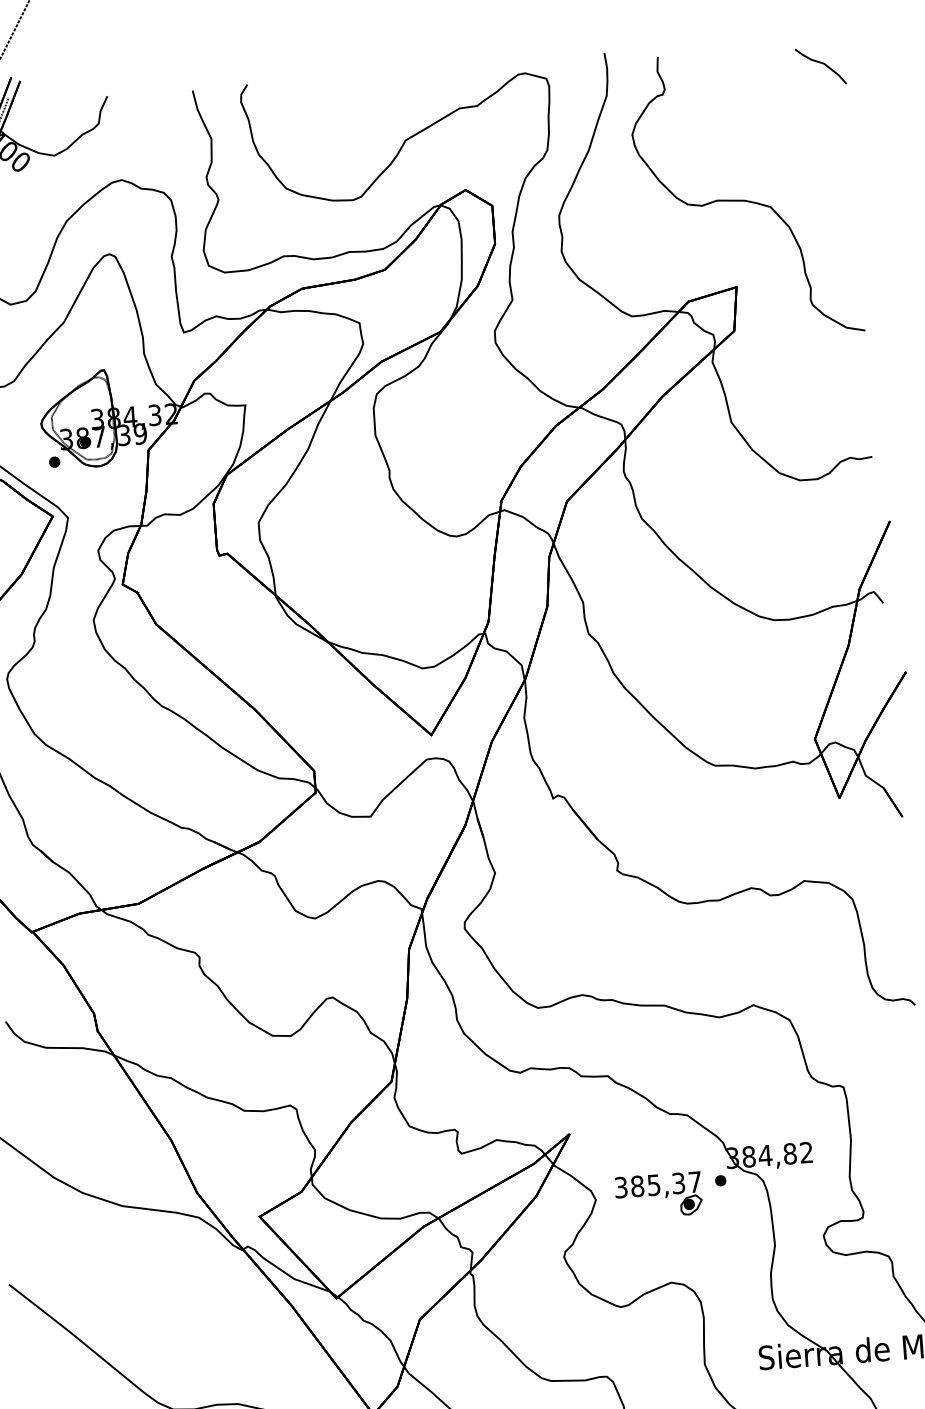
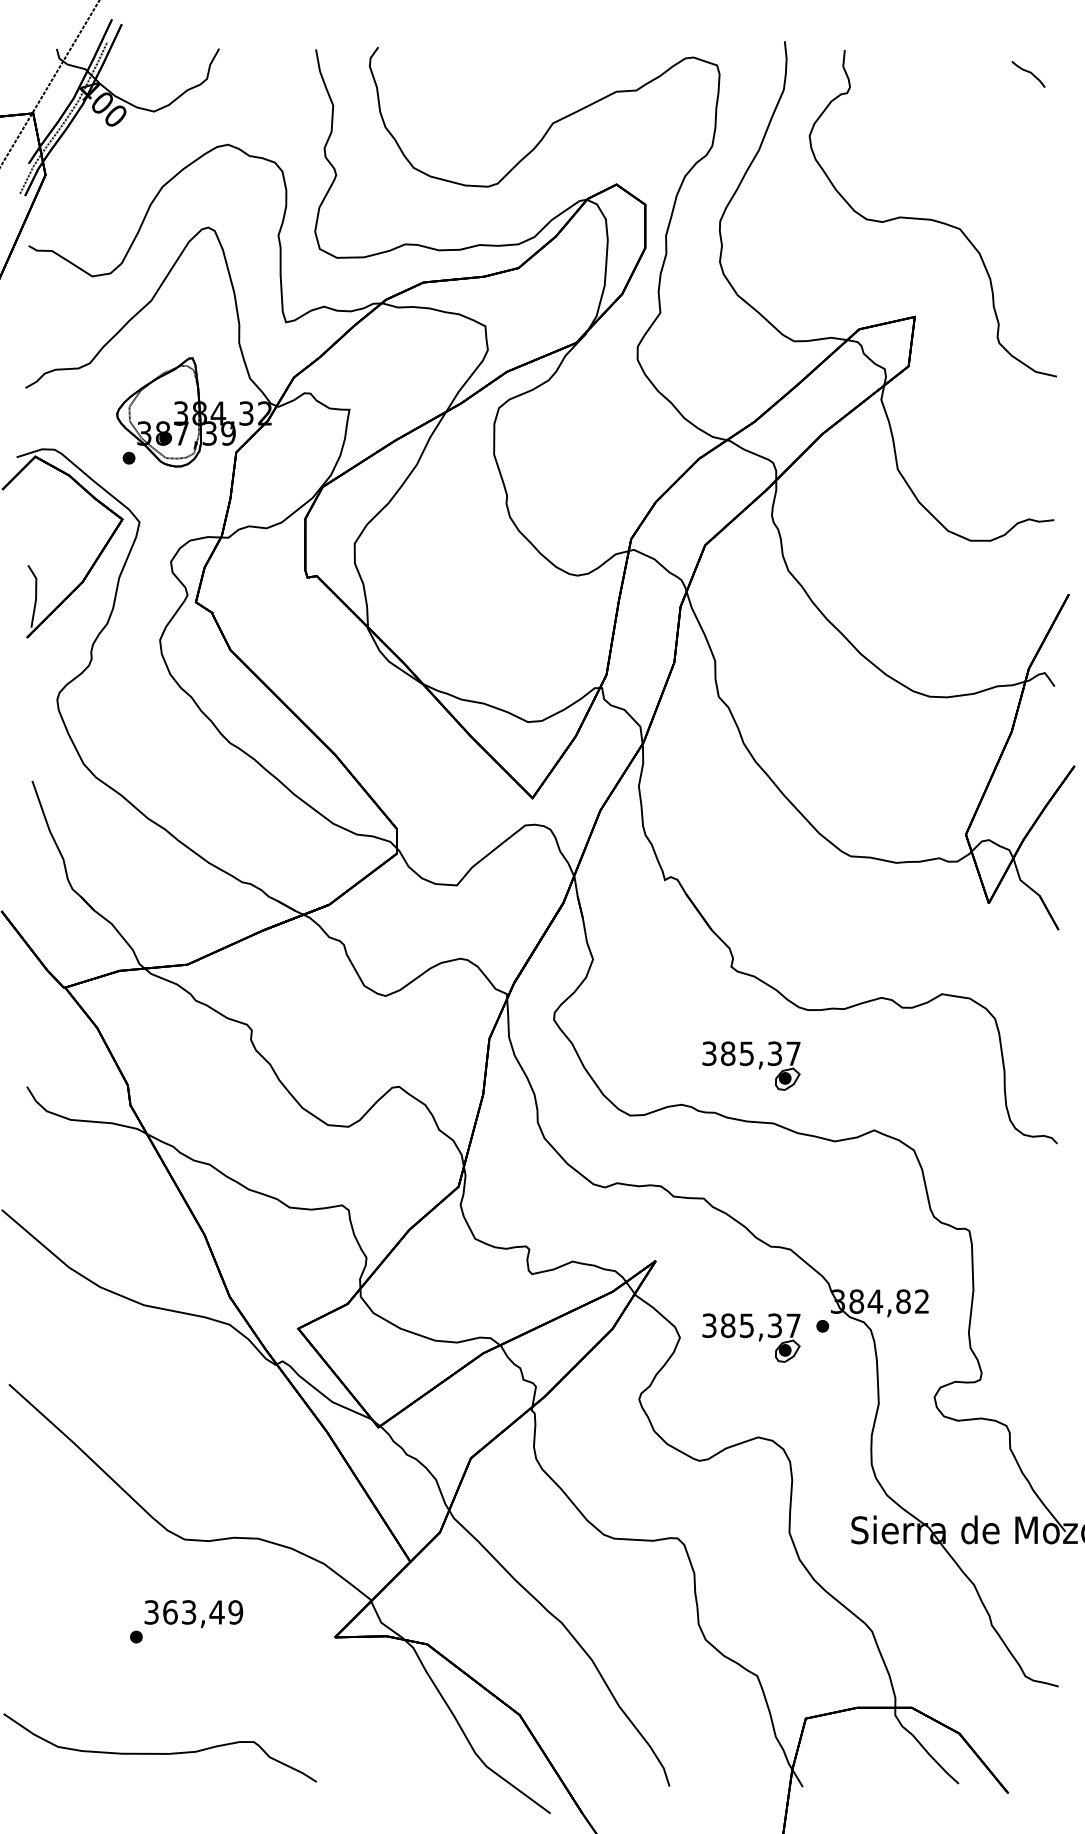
part: (820, 66) -> (1028, 74), size x0.6
part: (641, 956) -> (751, 1065), added

